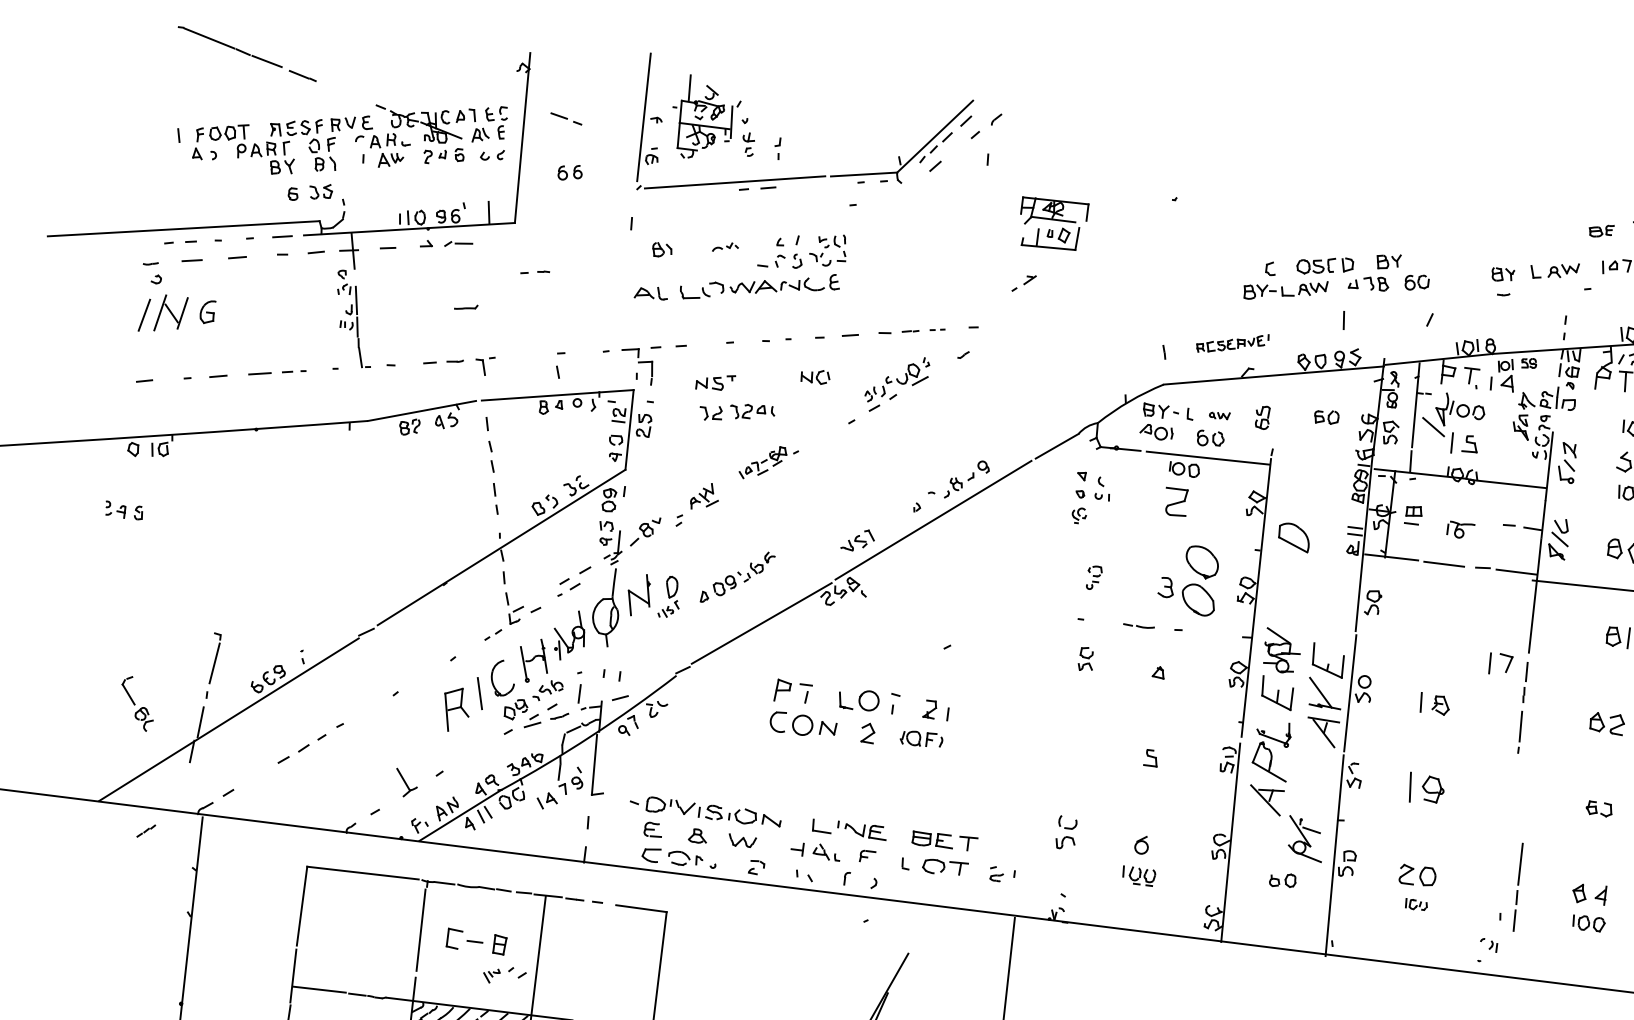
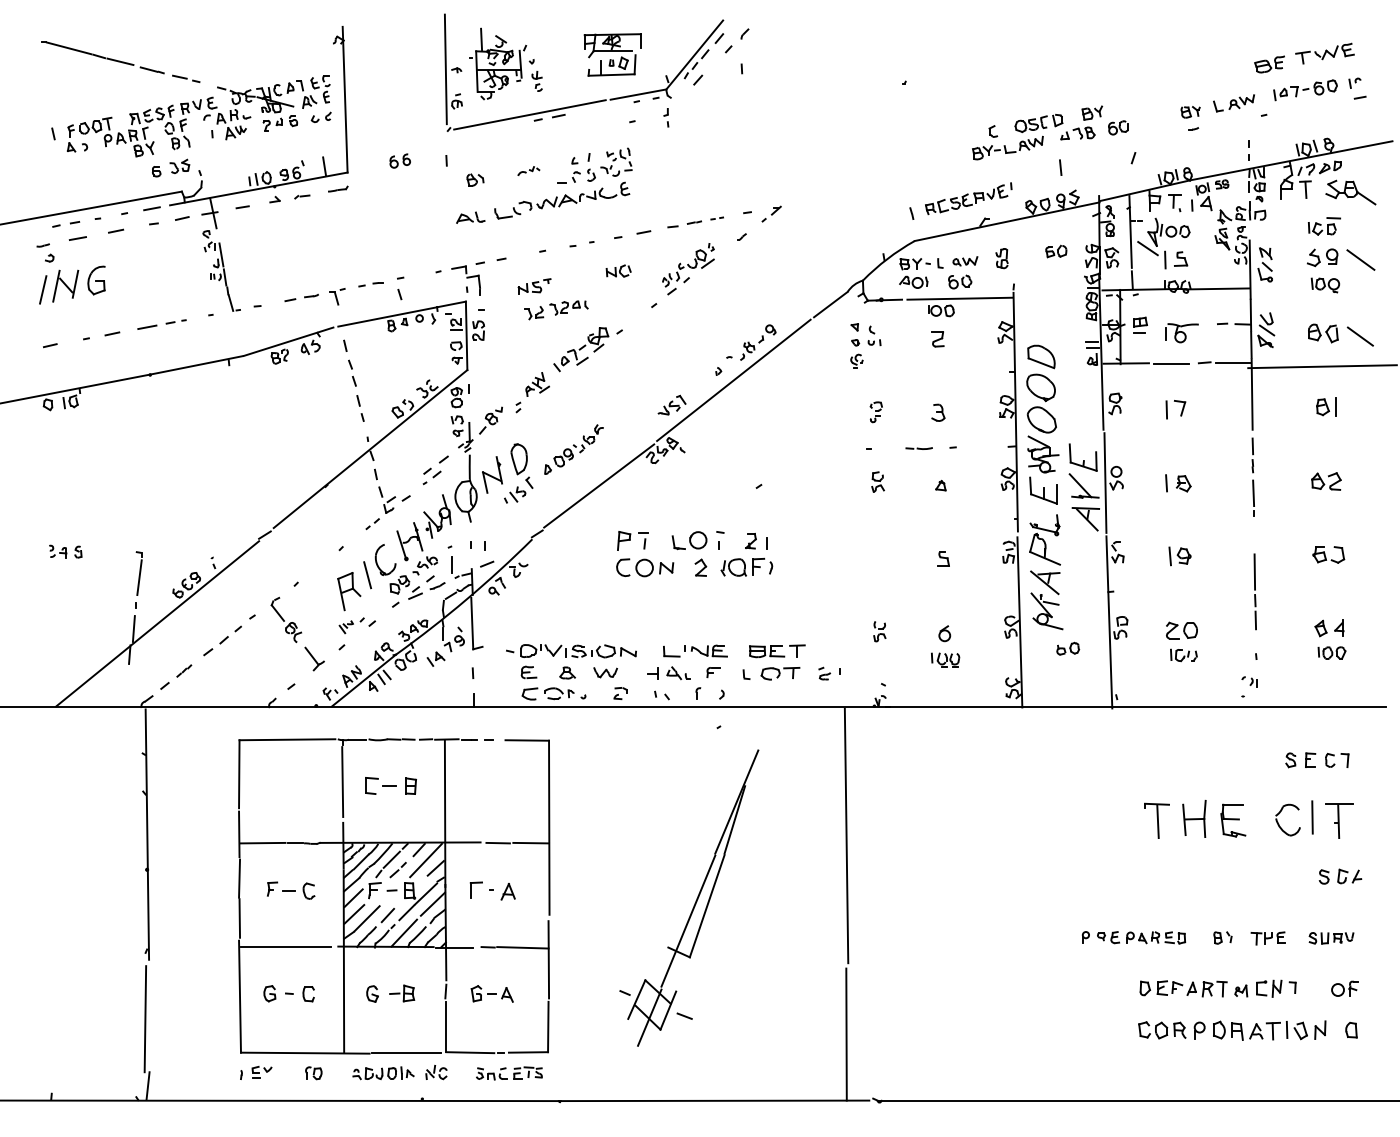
part: (566, 118) -> (186, 78), moved
part: (777, 148) -> (666, 117), moved
part: (569, 171) -> (399, 160), moved
part: (1052, 223) -> (612, 54), moved
part: (1601, 230) -> (1269, 64), size x1.43
part: (459, 244) -> (302, 196), size x0.62
part: (534, 272) -> (370, 284), moved
part: (1024, 282) -> (771, 213), moved
part: (466, 306) -> (338, 188), moved
part: (207, 312) -> (96, 280), size x1.43
part: (1232, 342) -> (968, 198), size x1.43
part: (1219, 415) -> (965, 261), size x1.43
part: (767, 463) -> (587, 349), size x1.43
part: (1175, 502) -> (937, 339), size x0.62
part: (123, 510) -> (65, 551), moved
part: (1460, 530) -> (1181, 333), size x1.43
part: (1200, 580) -> (1041, 403), moved
part: (669, 597) -> (518, 473), size x1.67
part: (1507, 666) -> (1181, 410), moved
part: (136, 703) -> (285, 619), moved
part: (921, 738) -> (746, 566), size x1.43
part: (1425, 789) -> (1179, 556), size x0.71
part: (1599, 808) -> (1328, 554), size x1.43
line: (146, 830) -> (184, 670), moved
part: (1066, 833) -> (879, 631), size x0.71
part: (1305, 839) -> (1046, 611), moved
line: (1517, 885) -> (1254, 590), moved
part: (1415, 904) -> (1183, 655), size x1.43
part: (503, 975) -> (356, 625), moved

